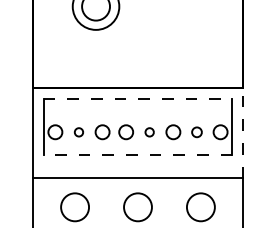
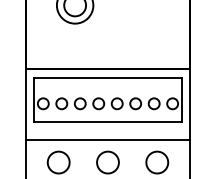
line: (138, 99) -> (108, 78), dashed -> solid
circle: (78, 132) -> (61, 103), size x1.67
circle: (149, 132) -> (117, 103), size x1.67
circle: (196, 132) -> (153, 103), size x1.43
line: (242, 132) -> (189, 103), dashed -> solid
line: (137, 155) -> (107, 121), dashed -> solid

